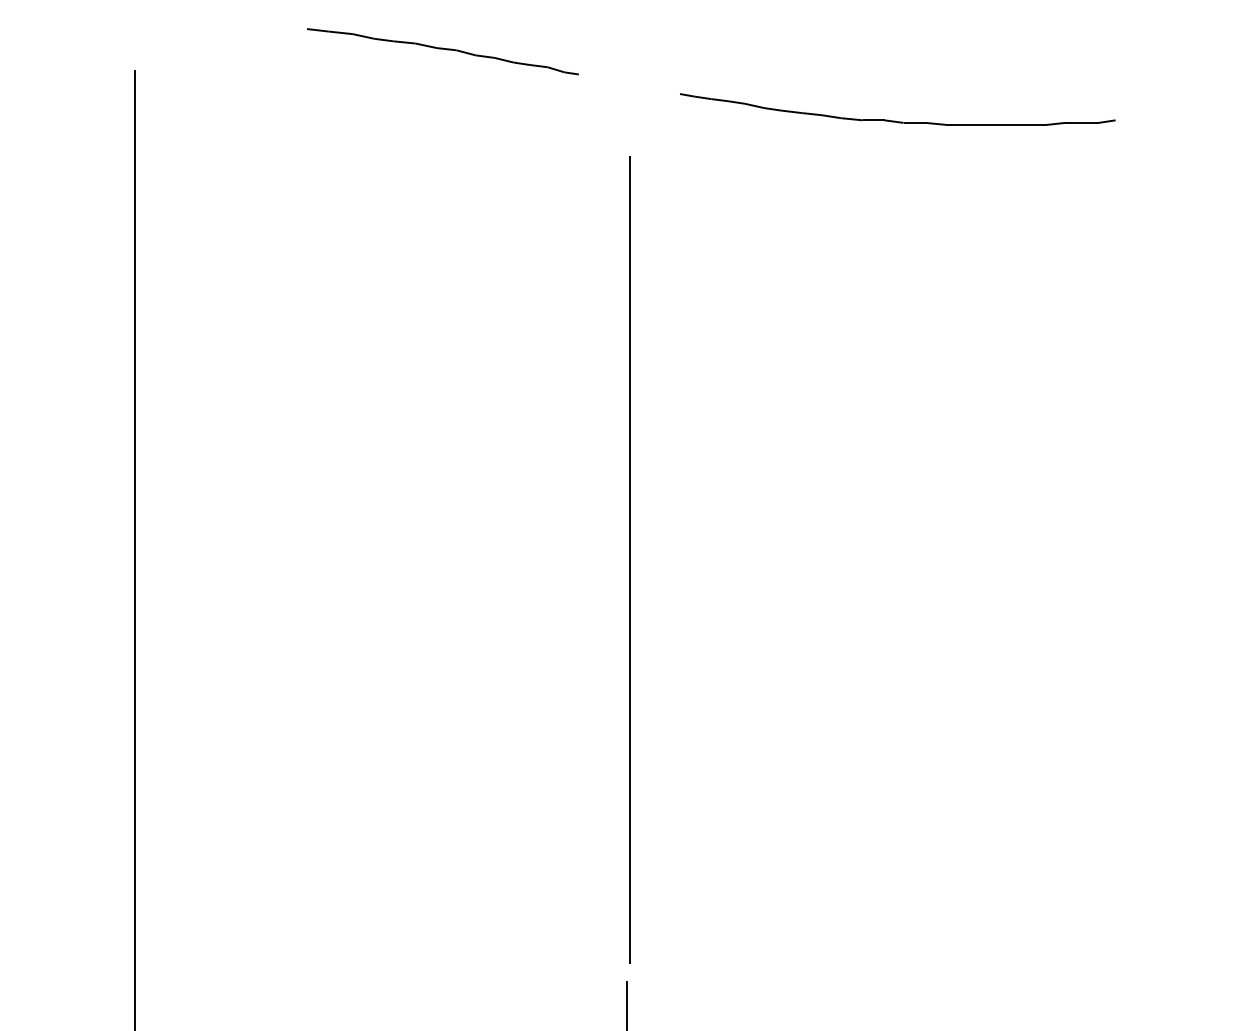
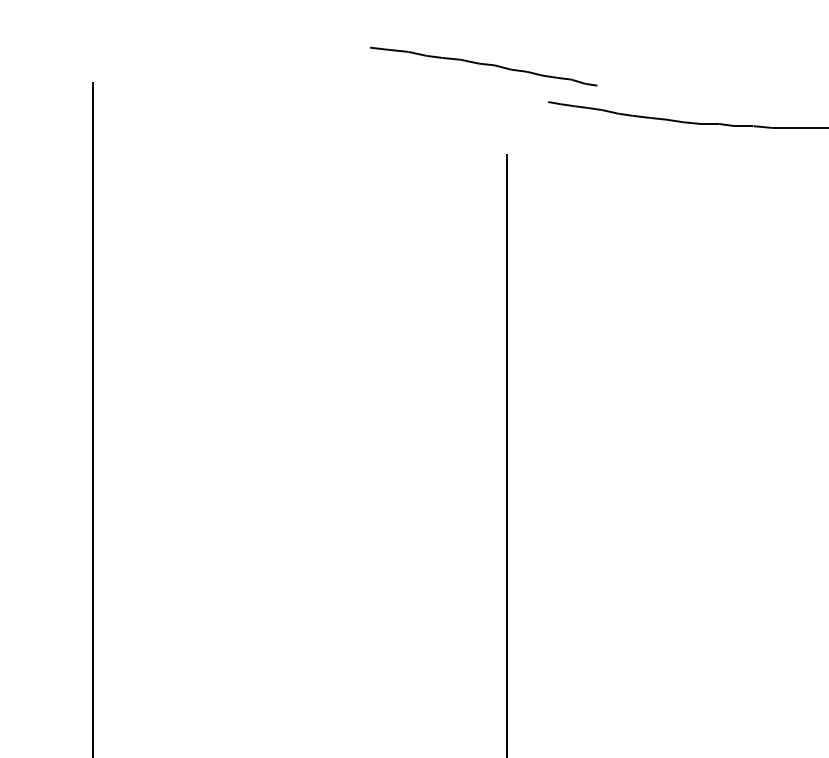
part: (442, 51) -> (483, 66), moved

